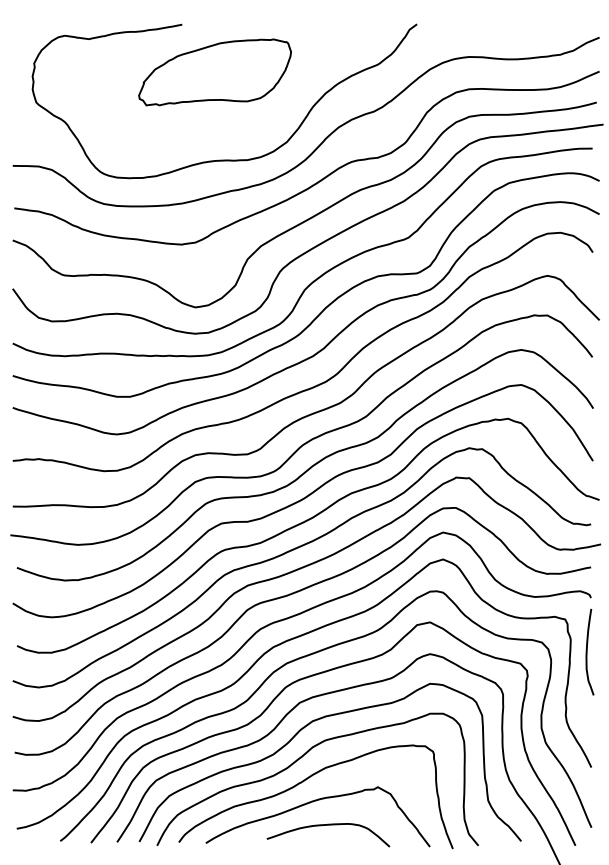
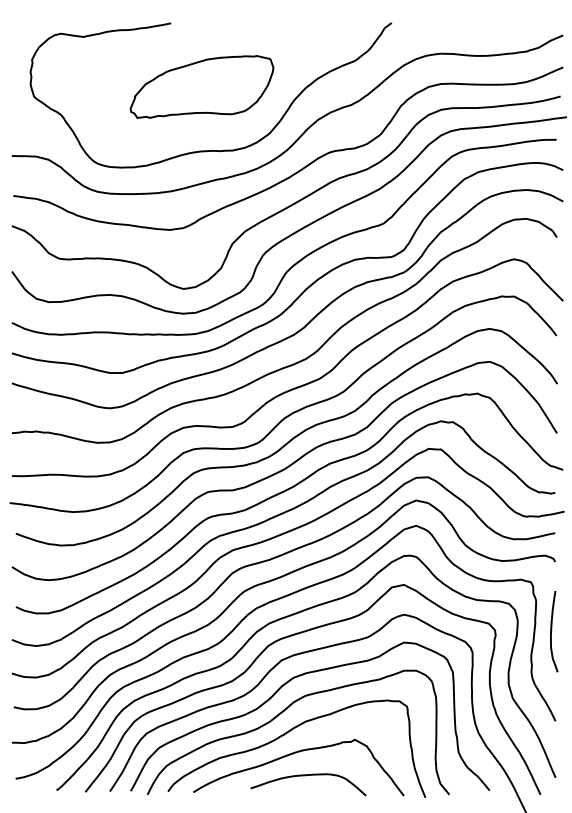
part: (214, 72) -> (201, 87), moved
curve: (587, 651) -> (551, 631), moved

